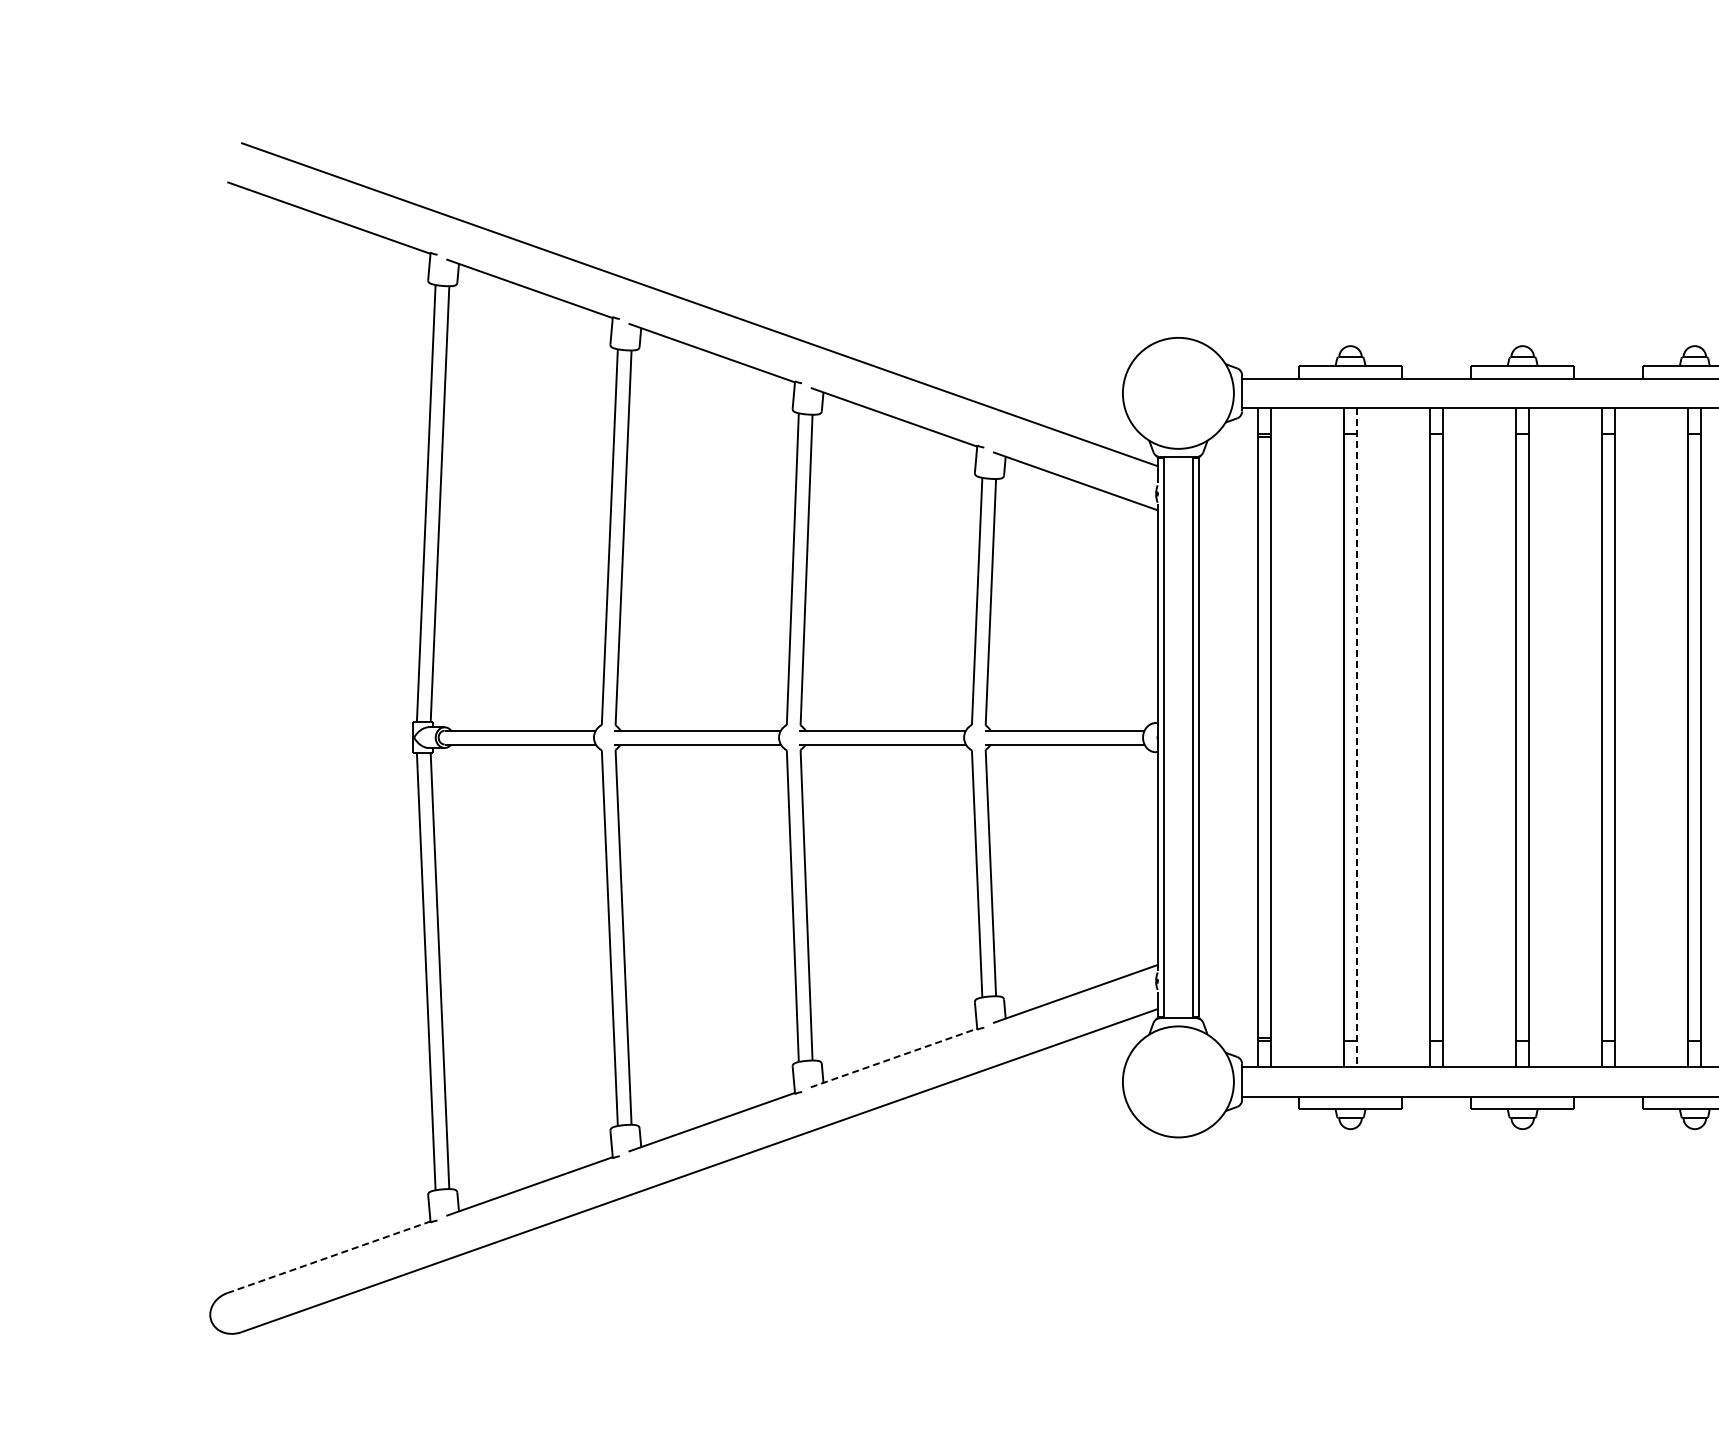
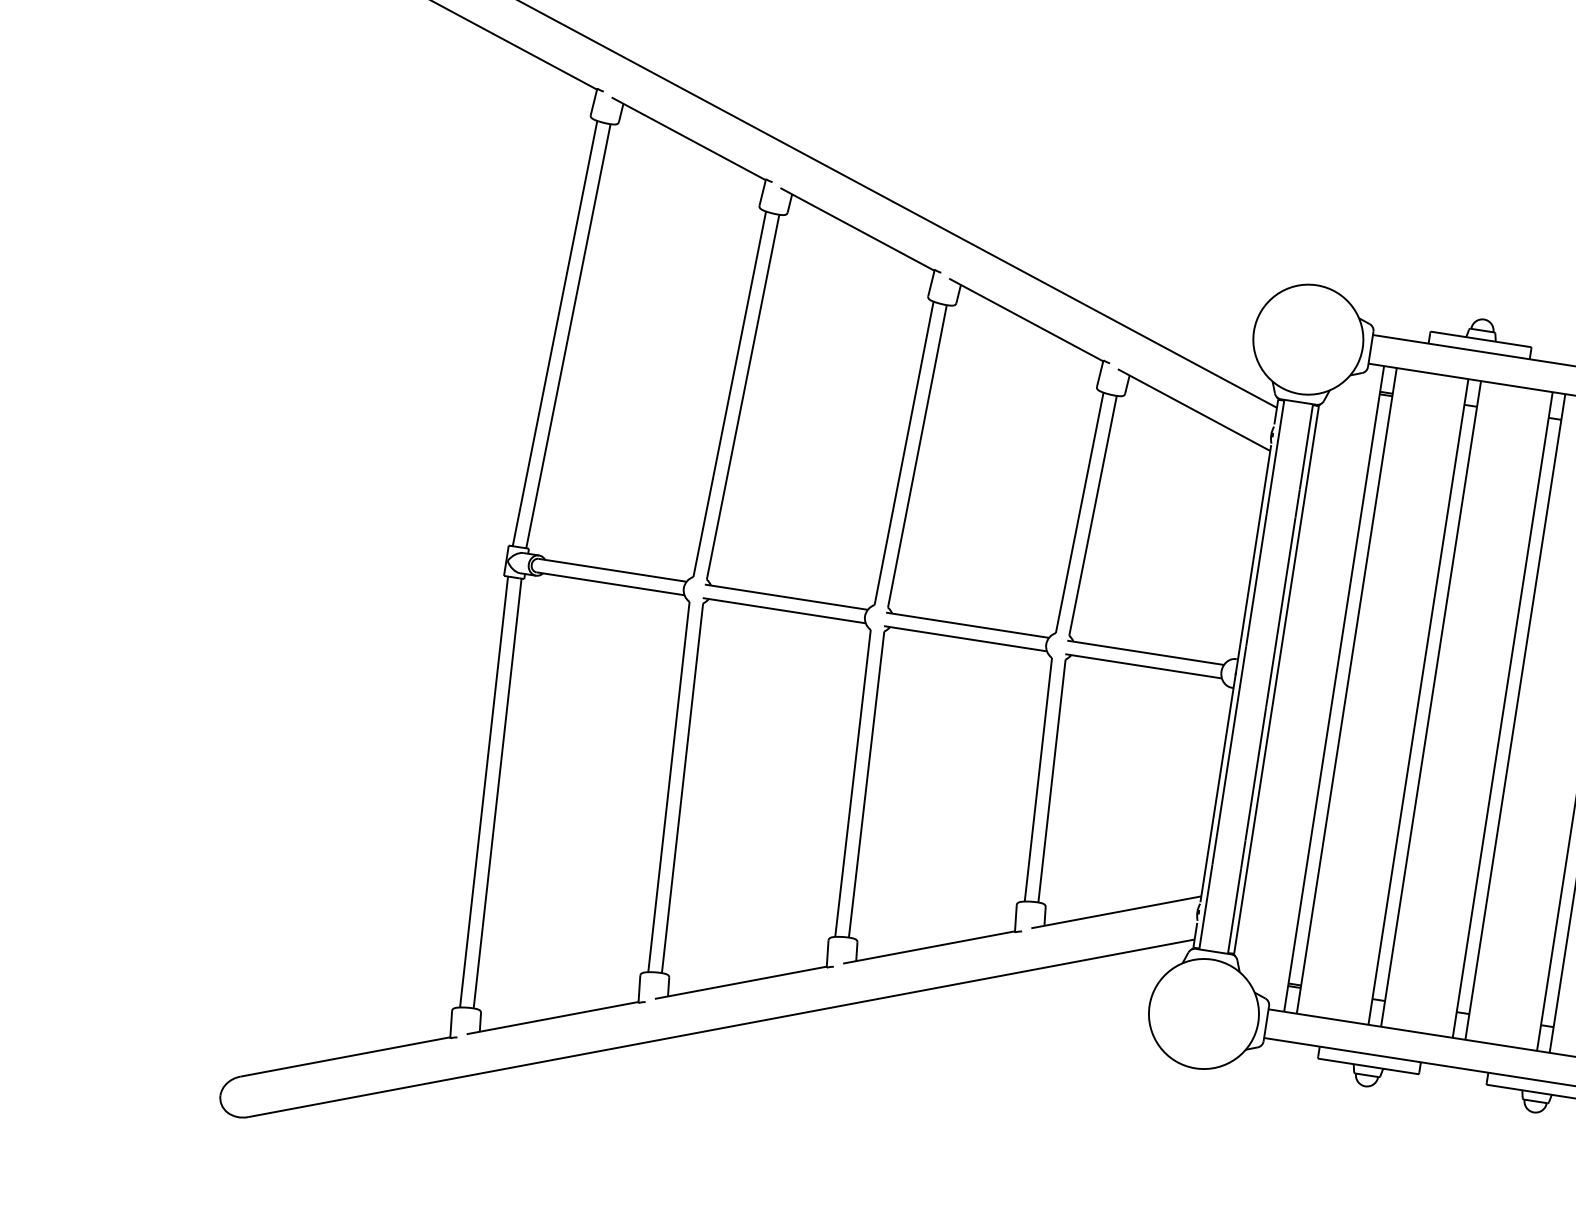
line: (1357, 737) -> (1431, 703), dashed -> solid
line: (894, 1057) -> (929, 947), dashed -> solid
line: (328, 1257) -> (345, 1057), dashed -> solid

